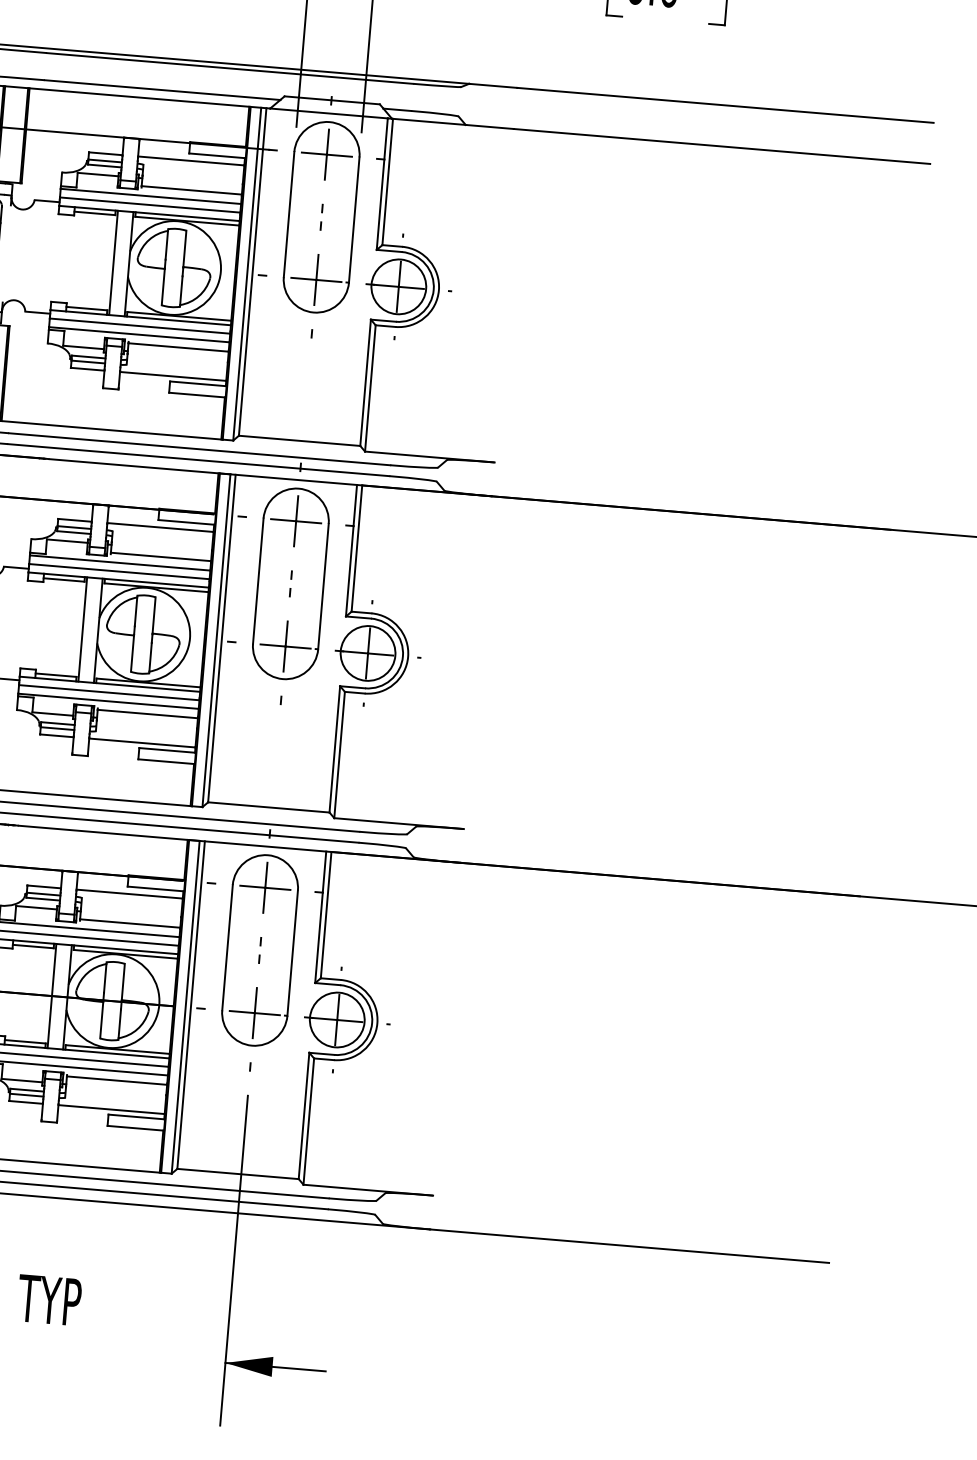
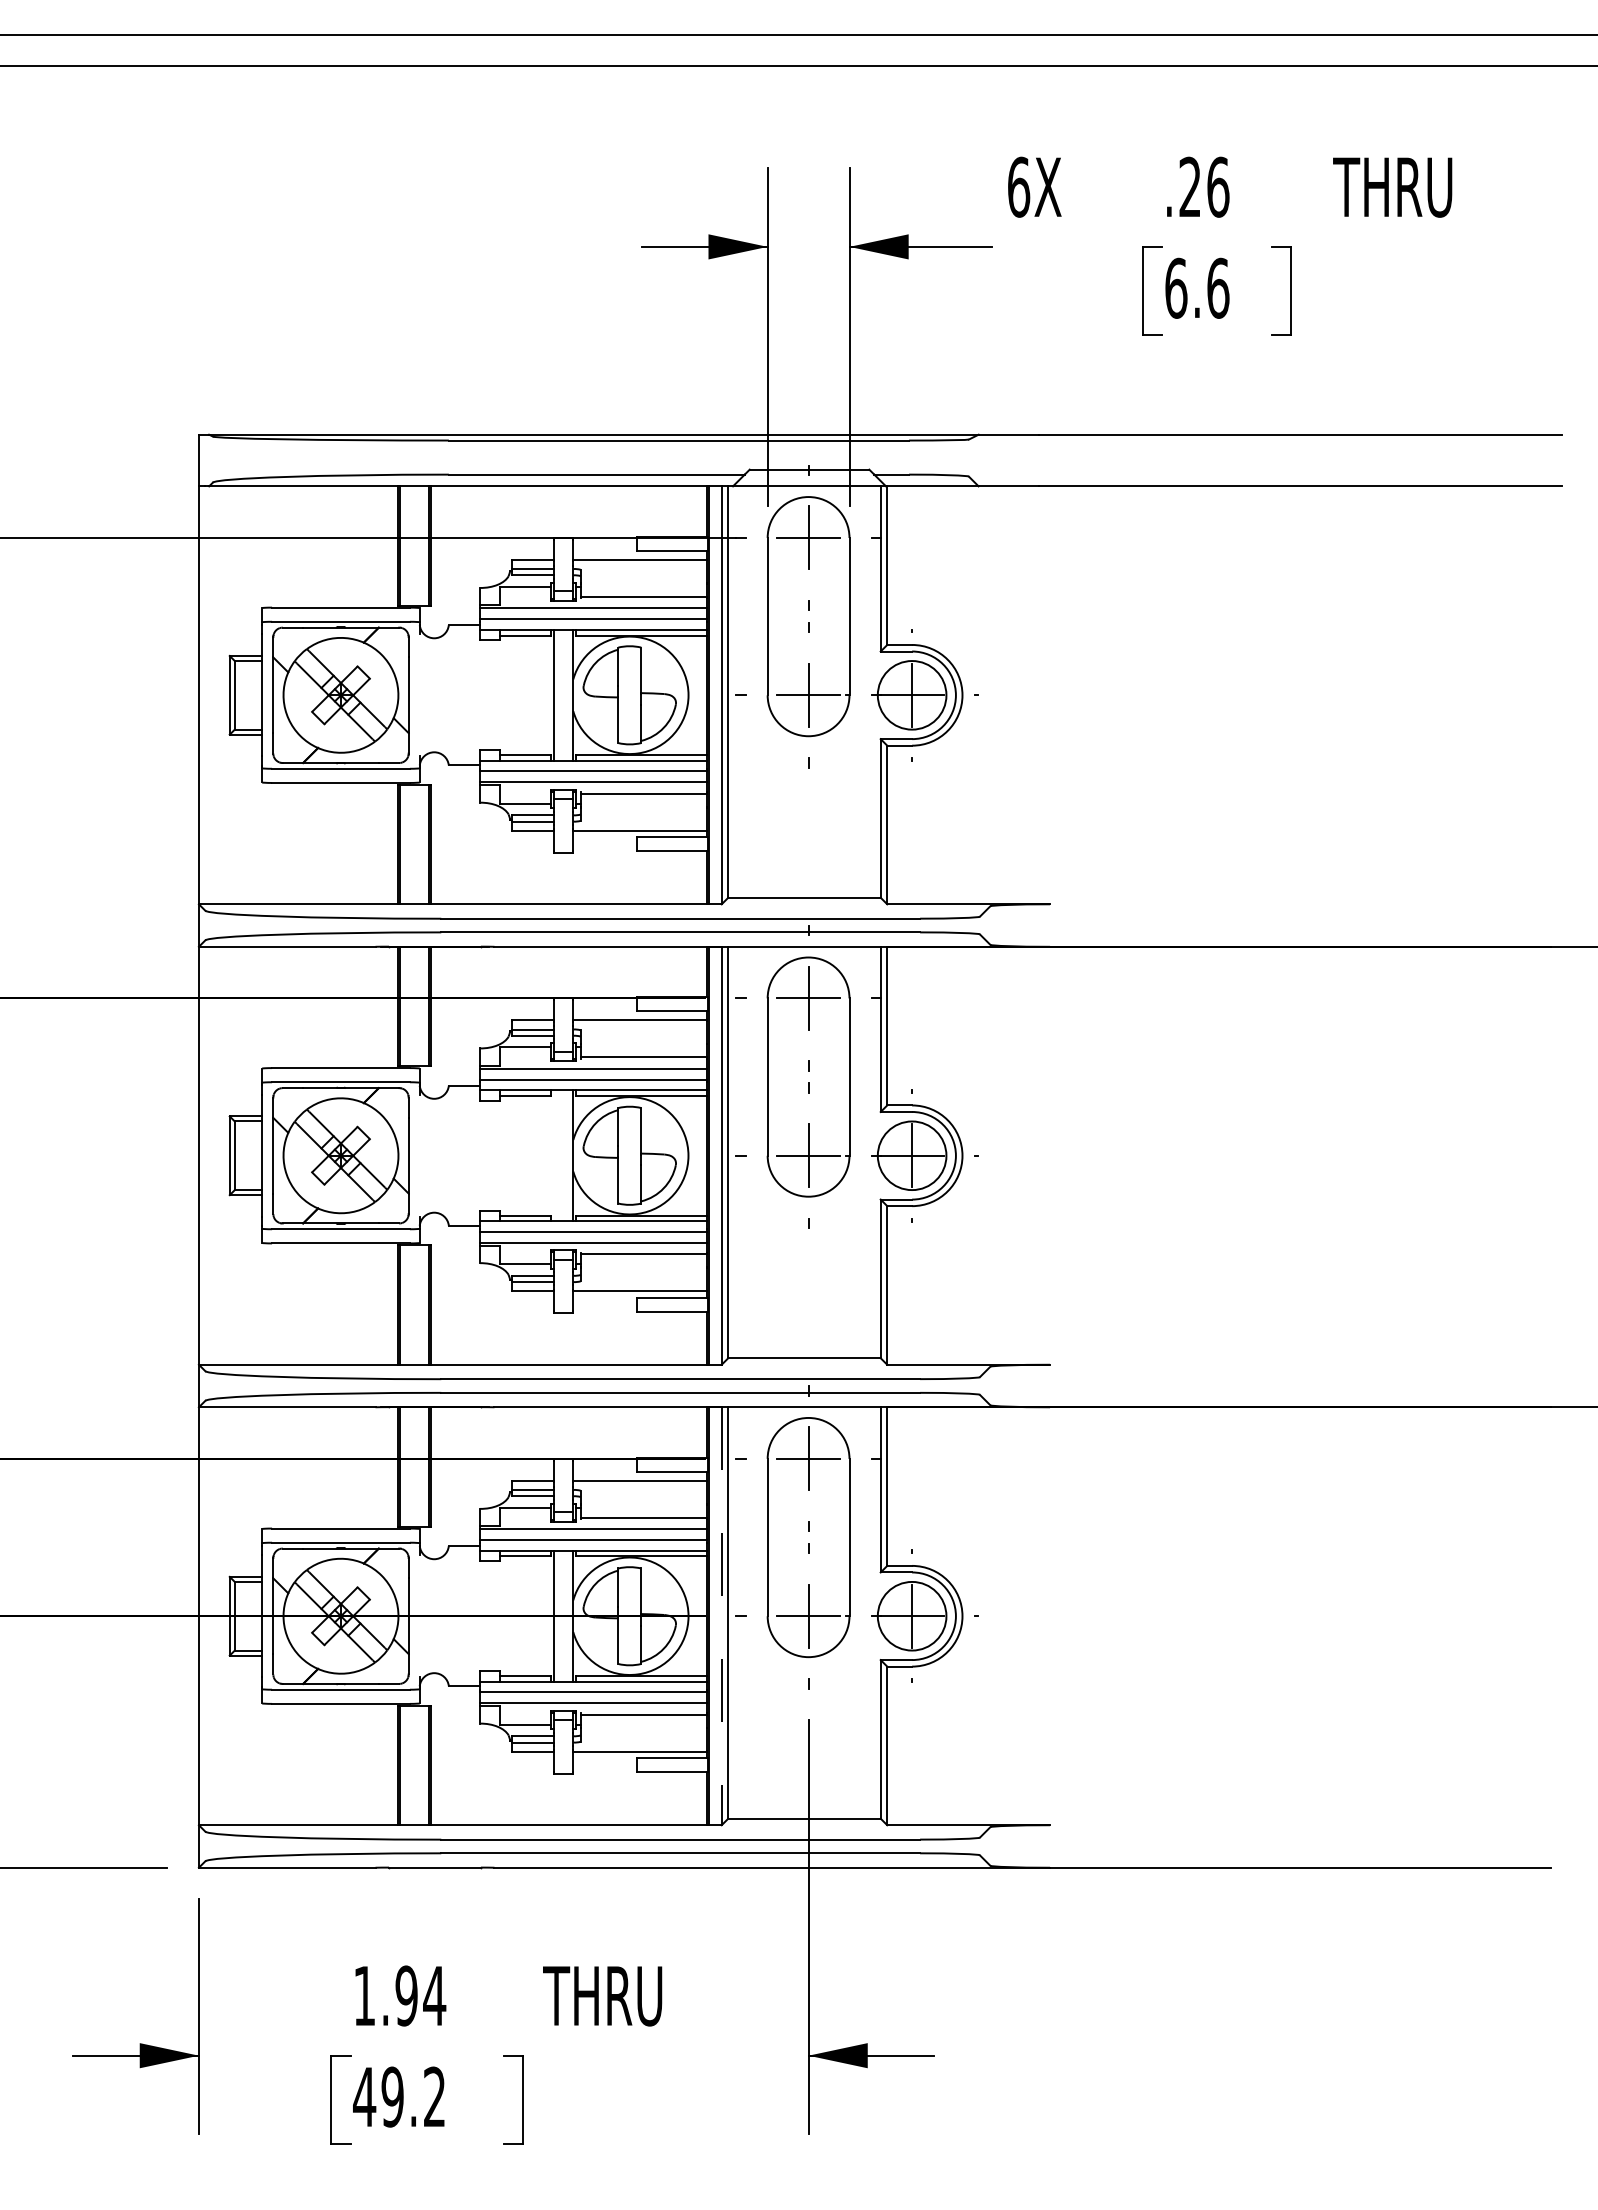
line: (82, 629) -> (553, 1155), removed
line: (185, 1007) -> (721, 1616), solid -> dashed
text: (76, 1302) -> (616, 1996), TYP -> THRU

